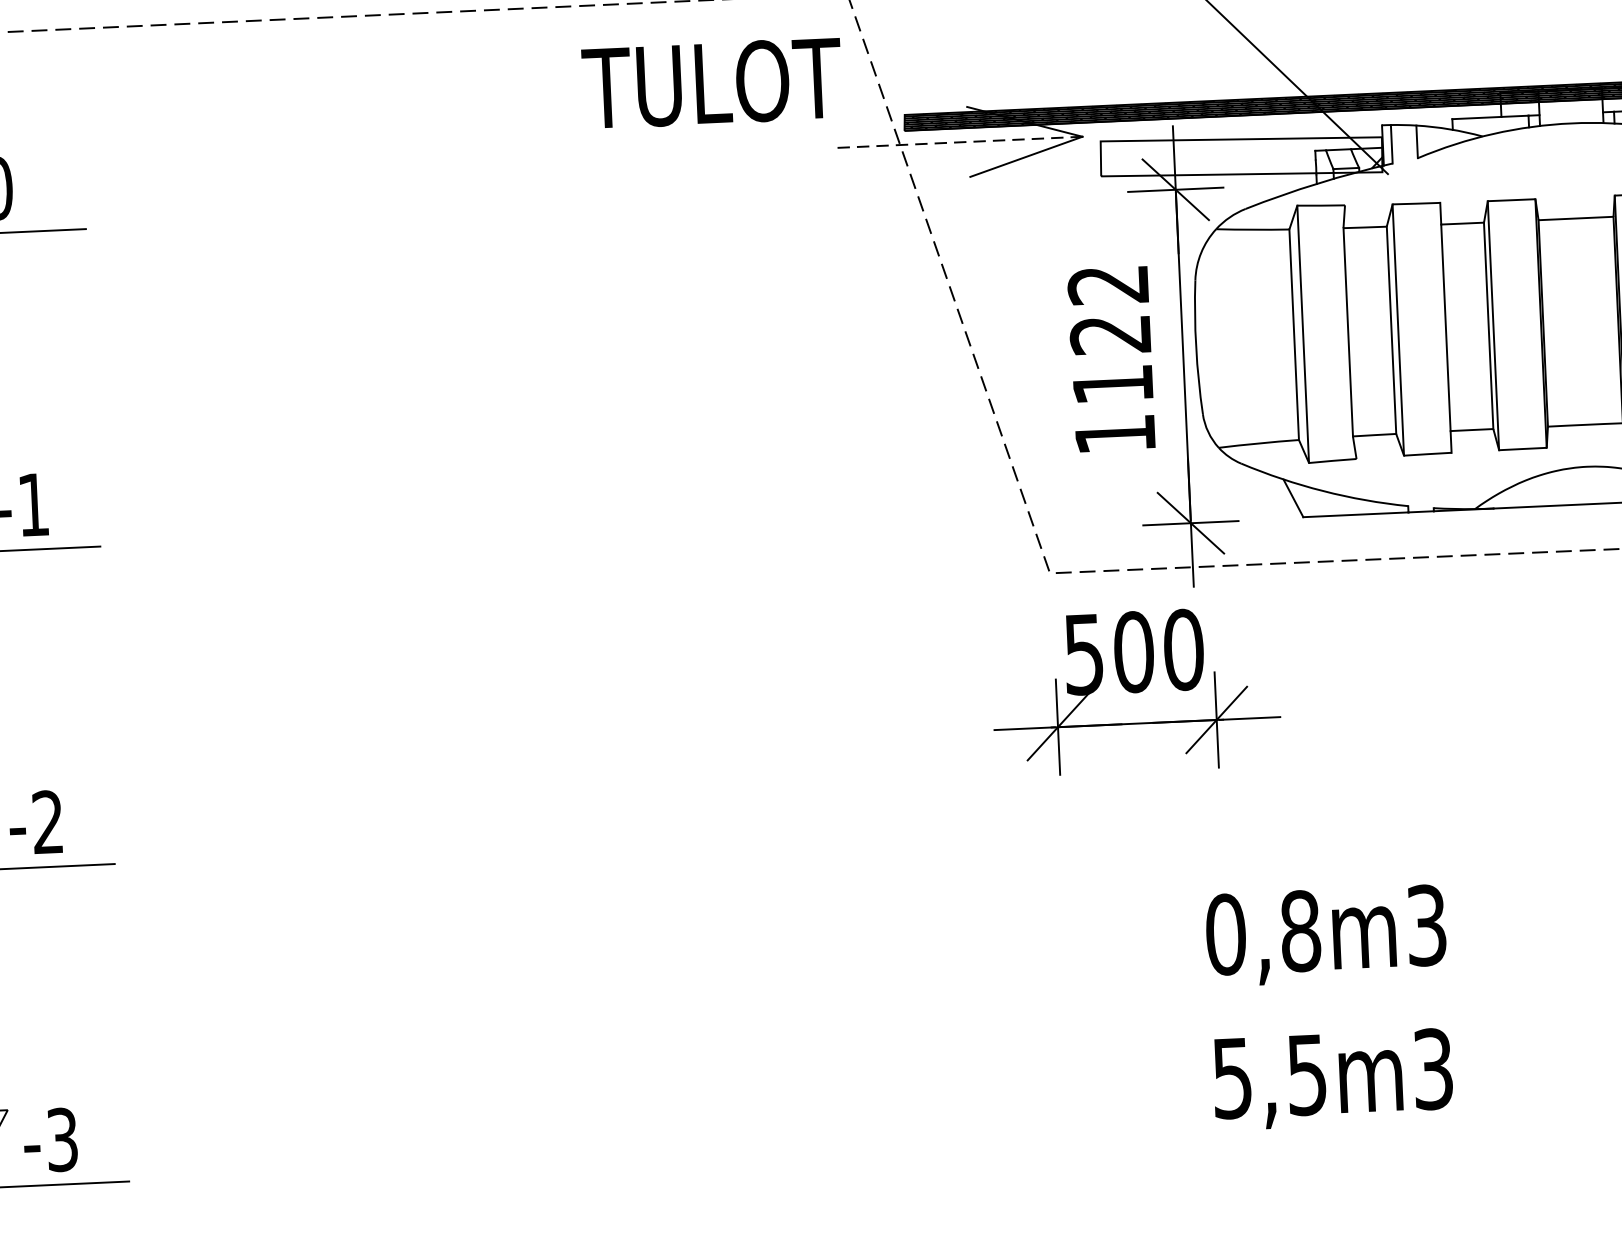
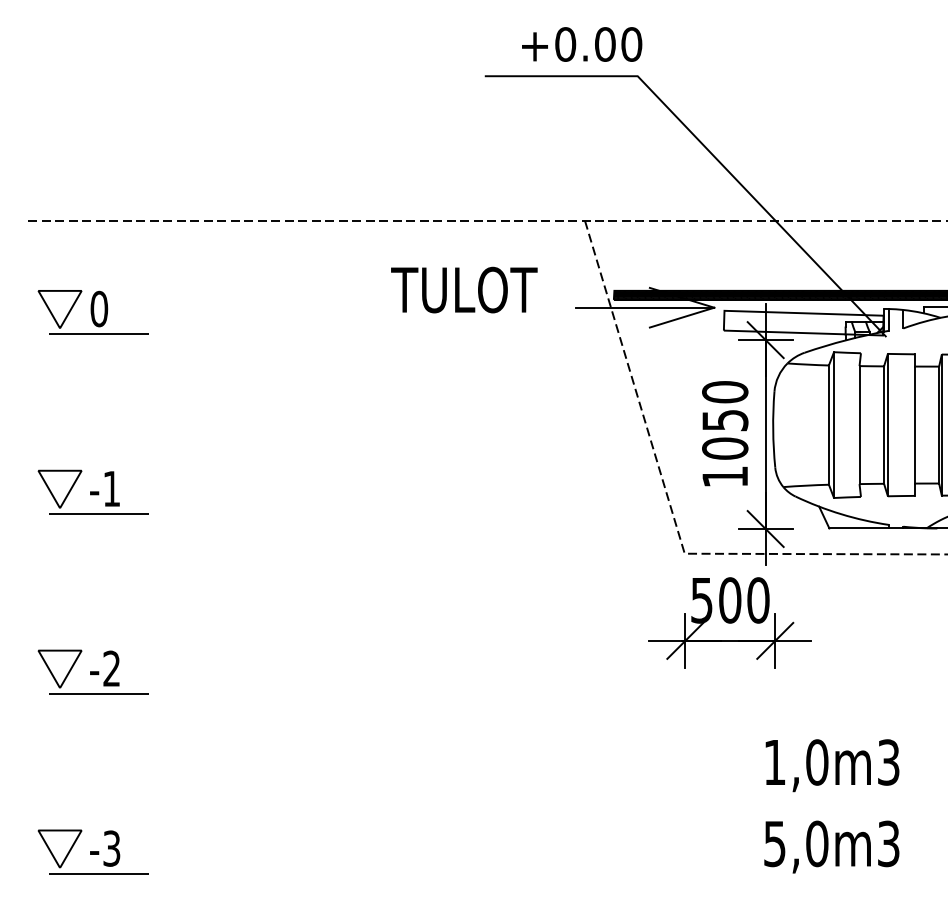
text: (712, 82) -> (464, 289), moved
line: (960, 141) -> (645, 307), dashed -> solid
text: (1111, 334) -> (725, 420), 1122 -> 1050
text: (1262, 932) -> (795, 762), 0,8m3 -> 1,0m3
text: (1307, 1074) -> (817, 843), 5,5m3 -> 5,0m3

